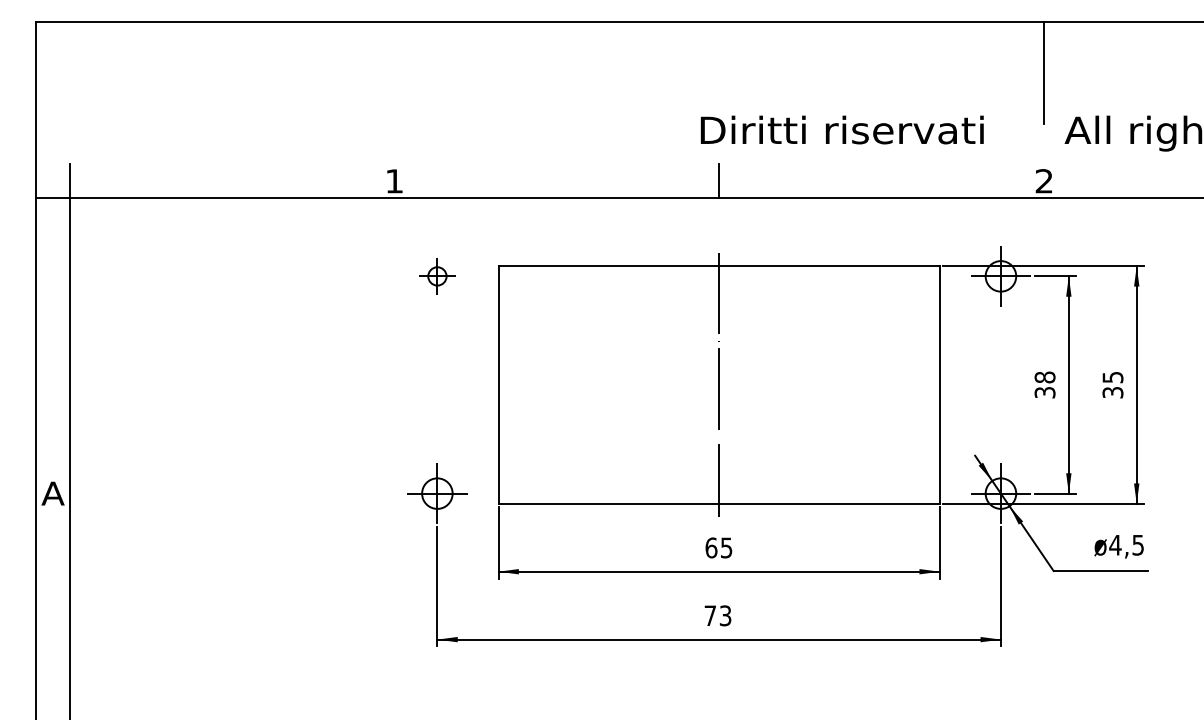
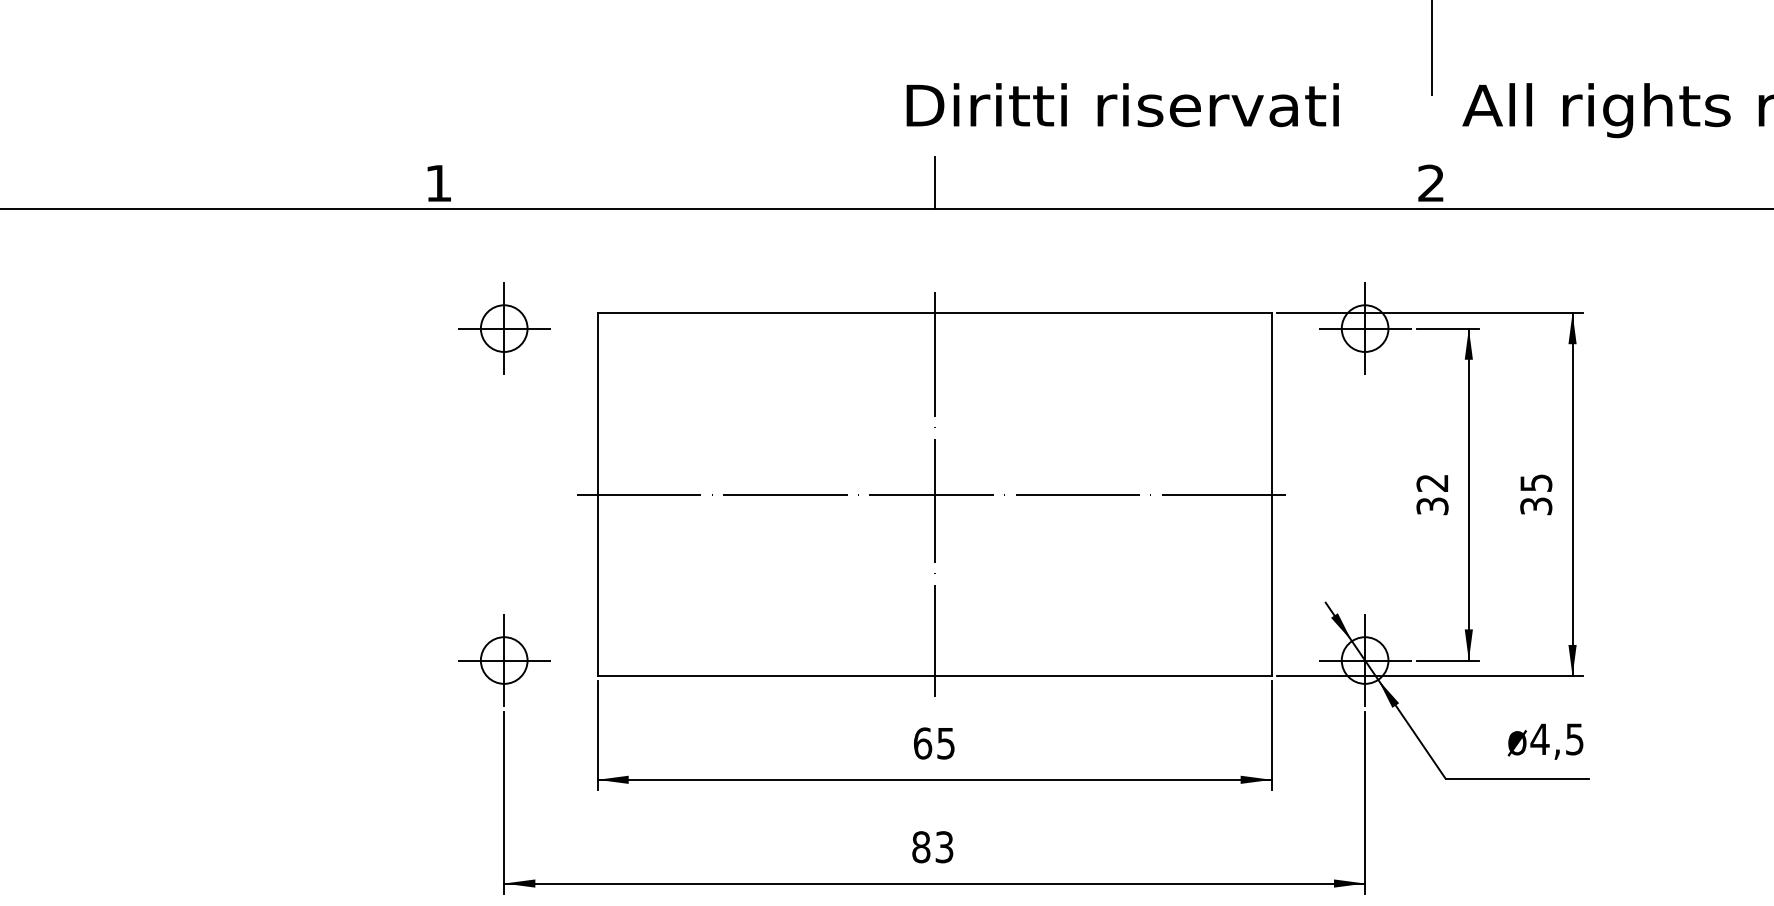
part: (437, 276) -> (504, 328), size x1.67
text: (1044, 377) -> (1431, 483), 38 -> 32
line: (718, 385) -> (933, 495), added
text: (710, 615) -> (921, 846), 73 -> 83

